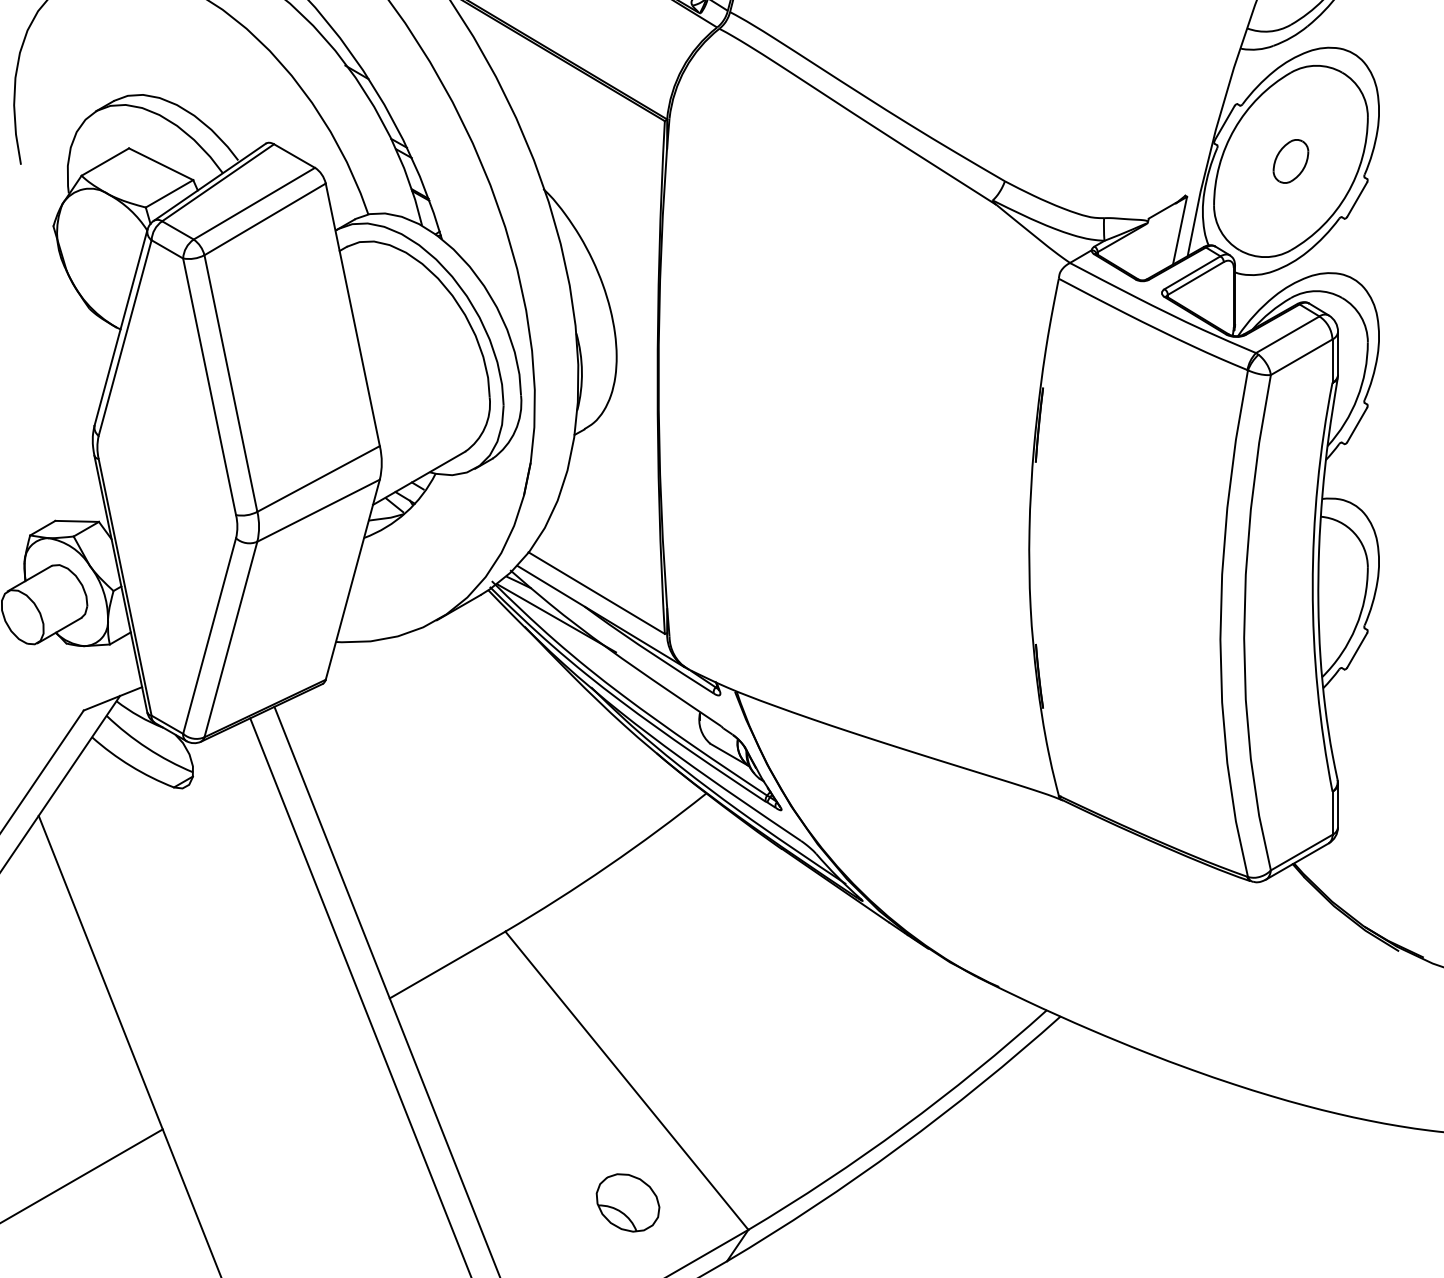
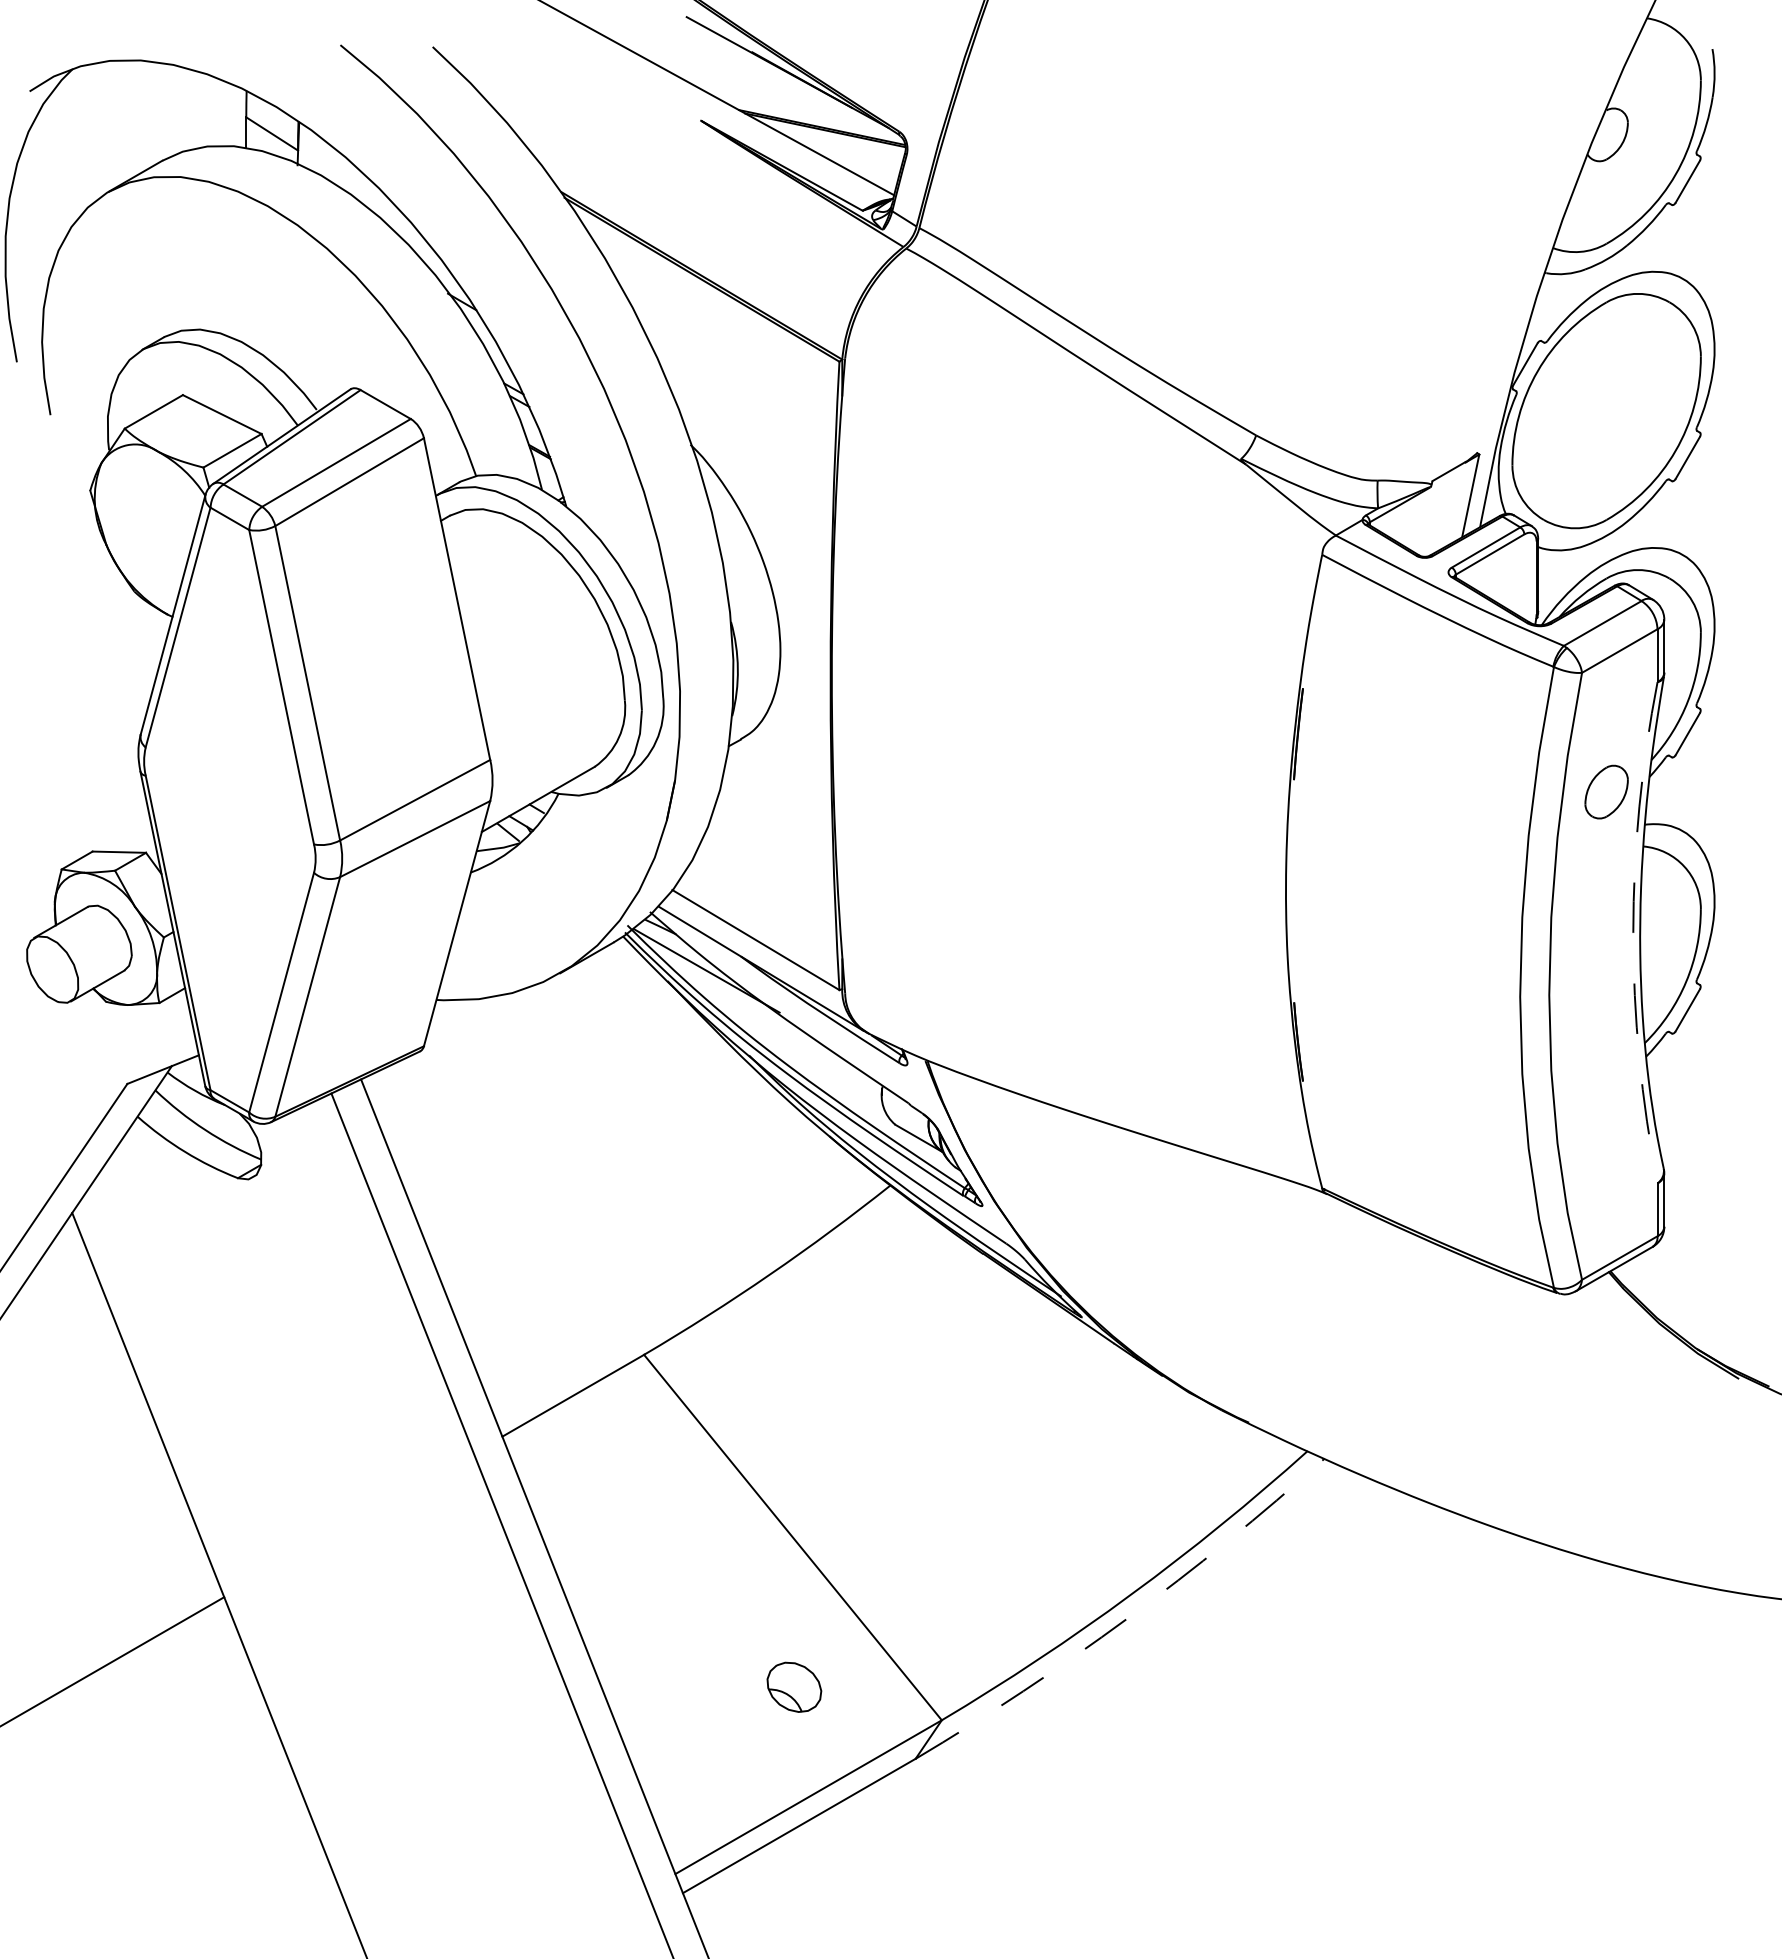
part: (1290, 160) -> (1606, 791), moved
arc: (1312, 586) -> (1633, 932), solid -> dashed
arc: (899, 1146) -> (1127, 1618), solid -> dashed
part: (628, 1203) -> (794, 1687), size x0.7

